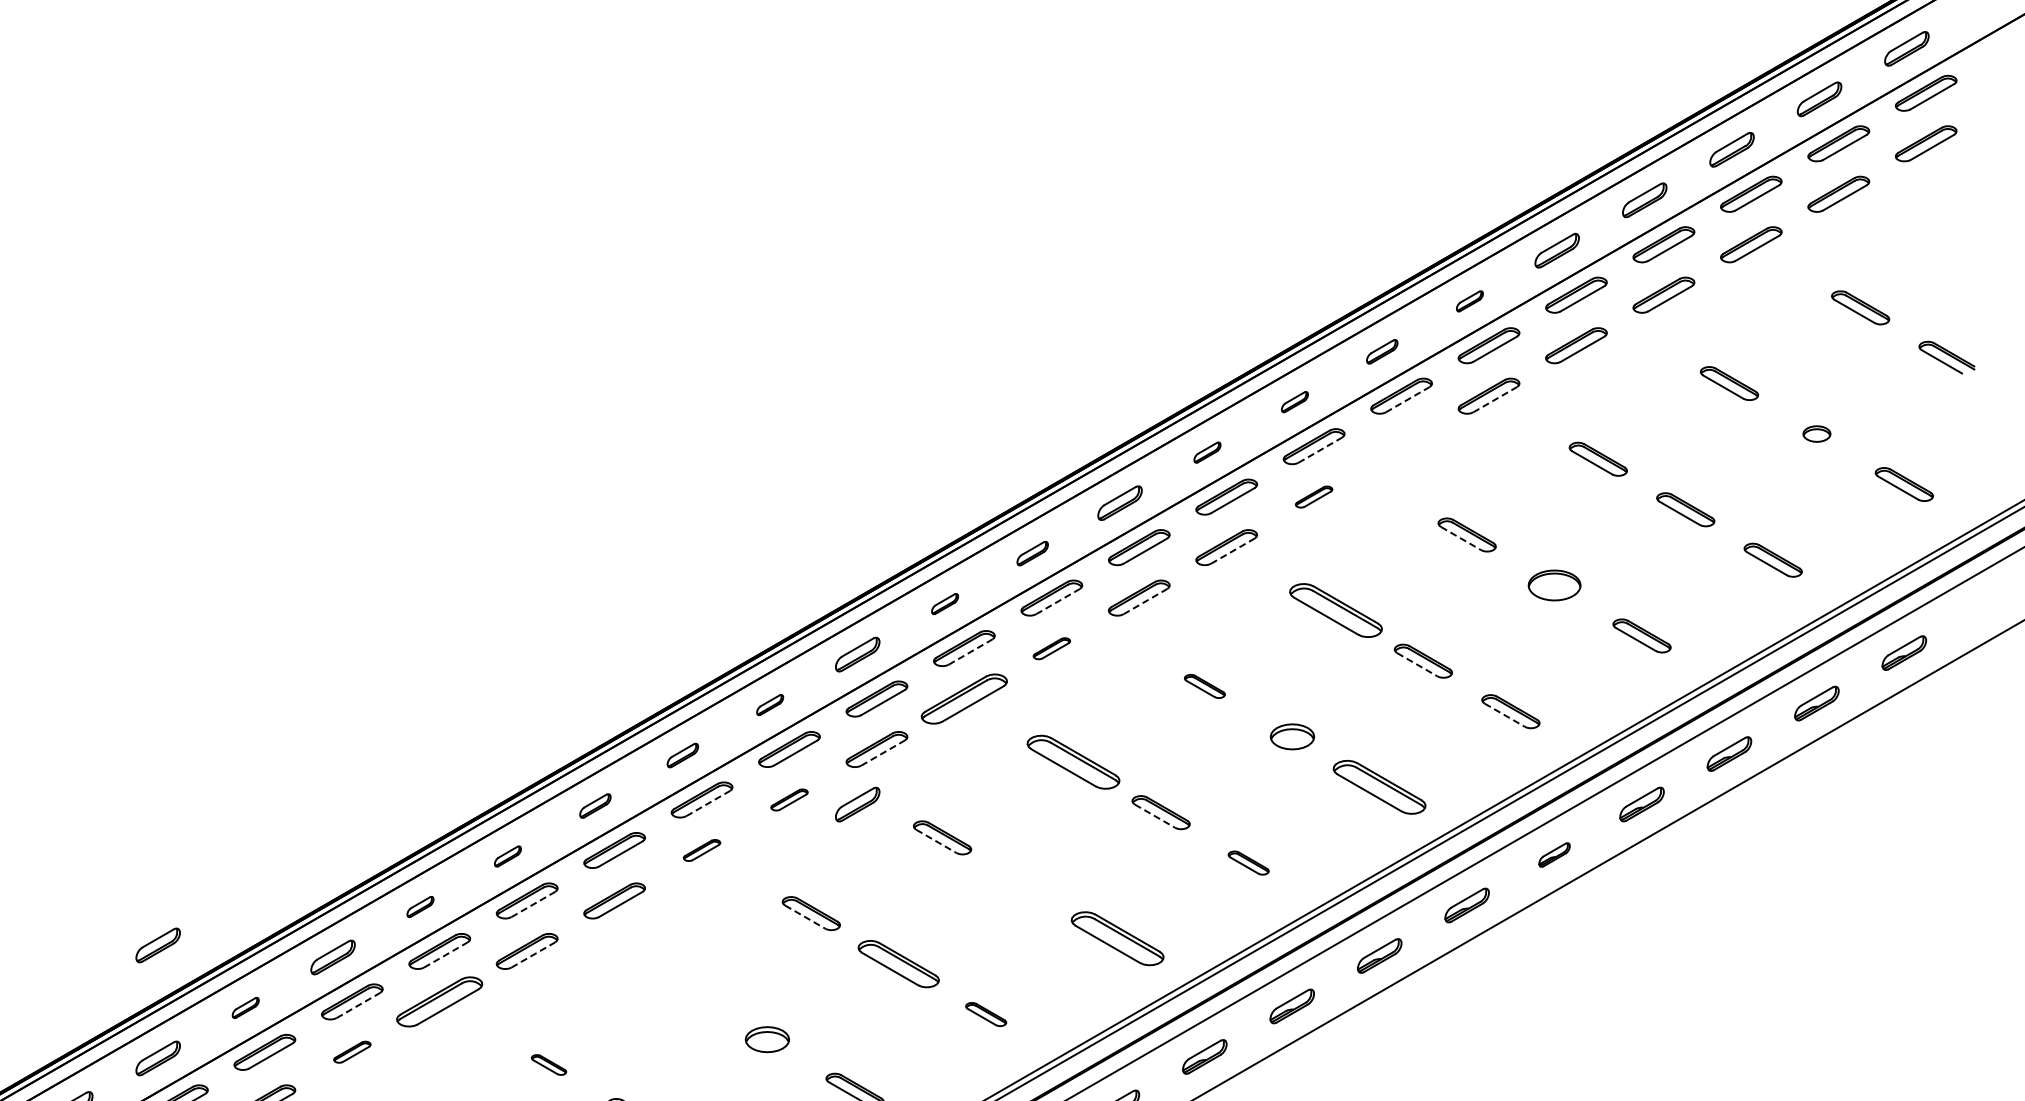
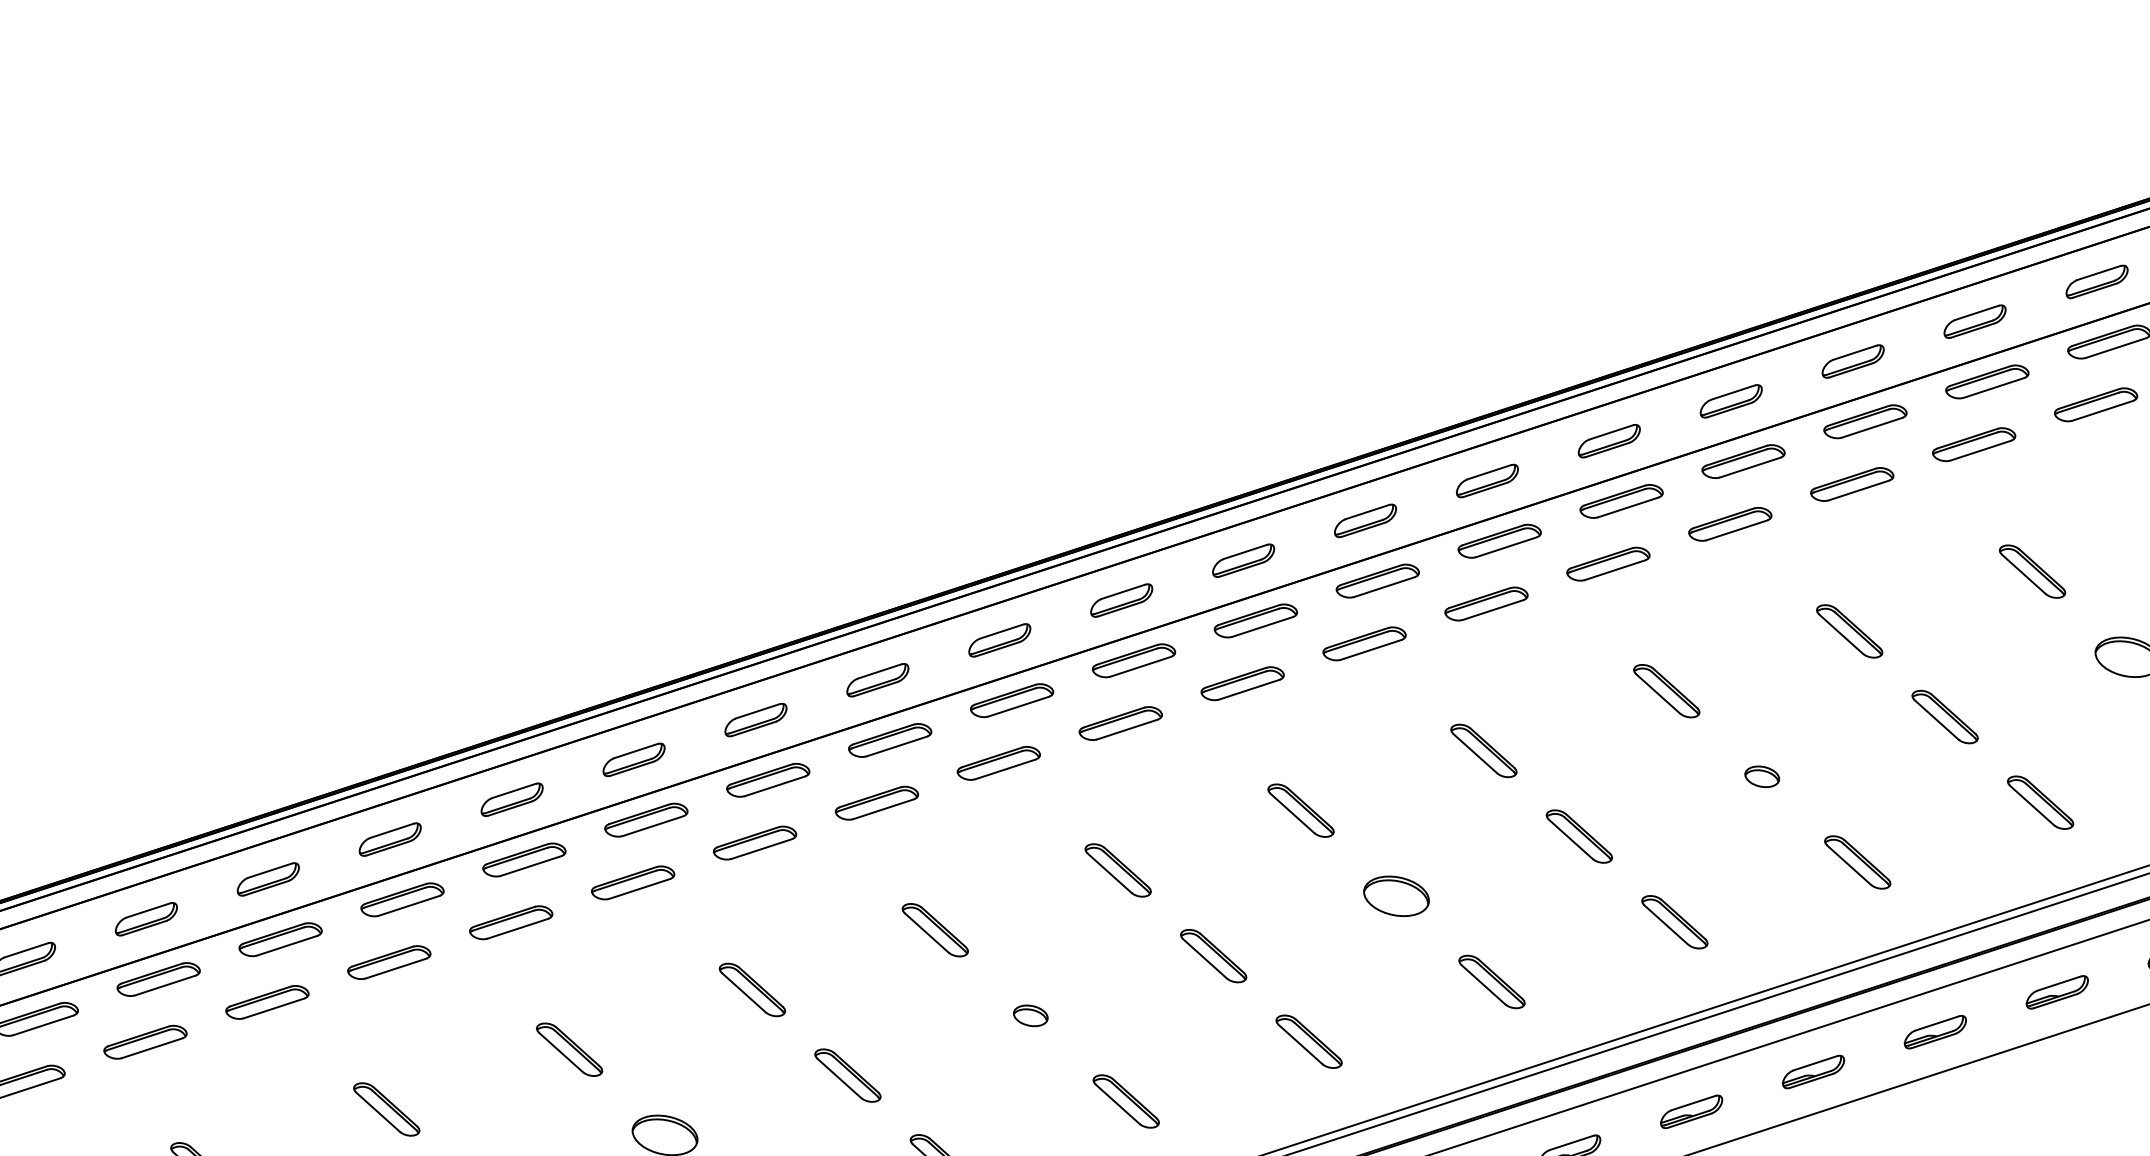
part: (1469, 301) -> (2096, 282), size x1.67
part: (1381, 351) -> (1974, 321), size x1.43
line: (1408, 399) -> (1995, 387), dashed -> solid
line: (1495, 399) -> (2103, 410), dashed -> solid
part: (1294, 401) -> (1852, 360), size x1.67
part: (1401, 446) -> (1974, 444), added
line: (1320, 449) -> (1872, 426), dashed -> solid
part: (1207, 452) -> (1731, 401), size x1.67
part: (1313, 496) -> (1851, 483), size x1.67
line: (1461, 538) -> (2024, 574), dashed -> solid
line: (1233, 550) -> (1738, 529), dashed -> solid
part: (1032, 553) -> (1487, 480), size x1.43
line: (1058, 601) -> (1507, 547), dashed -> solid
line: (1145, 601) -> (1615, 570), dashed -> solid
part: (944, 603) -> (1364, 519), size x1.67
part: (1335, 610) -> (1849, 630), size x0.62
part: (1051, 648) -> (1486, 603), size x1.67
line: (970, 651) -> (1384, 586), dashed -> solid
line: (1417, 664) -> (1936, 719), dashed -> solid
part: (1204, 686) -> (1666, 691), size x1.43
part: (964, 698) -> (1364, 643), size x0.71
part: (769, 704) -> (1120, 599), size x1.67
line: (1505, 715) -> (2032, 806), dashed -> solid
part: (1291, 736) -> (1761, 776), size x0.62
line: (883, 752) -> (1250, 689), dashed -> solid
part: (682, 755) -> (999, 640), size x1.43
part: (1073, 761) -> (1483, 750), size x0.62
part: (1379, 787) -> (1857, 862), size x0.62
part: (789, 799) -> (1120, 722), size x1.67
line: (708, 803) -> (1019, 706), dashed -> solid
part: (857, 804) -> (1204, 746), removed
part: (595, 805) -> (878, 679), size x1.43
line: (1155, 816) -> (1571, 839), dashed -> solid
line: (936, 841) -> (1292, 813), dashed -> solid
part: (701, 850) -> (998, 763), size x1.67
part: (1554, 854) -> (2057, 991), size x1.43
part: (507, 856) -> (755, 719), size x1.67
part: (1248, 862) -> (1674, 921), size x1.43
part: (1029, 888) -> (1395, 896), added
line: (533, 904) -> (775, 786), dashed -> solid
part: (420, 906) -> (634, 759), size x1.67
line: (805, 917) -> (1109, 873), dashed -> solid
part: (1116, 938) -> (1490, 981), size x0.62
part: (157, 945) -> (297, 738), removed
line: (446, 954) -> (653, 825), dashed -> solid
line: (533, 954) -> (762, 848), dashed -> solid
part: (898, 963) -> (1213, 955), size x0.71
part: (679, 988) -> (934, 929), added
part: (439, 1001) -> (632, 882), size x0.71
line: (358, 1005) -> (531, 866), dashed -> solid
part: (245, 1007) -> (390, 838), size x1.67
part: (985, 1014) -> (1308, 1041), size x1.43
part: (767, 1039) -> (1030, 1015), size x0.62
part: (352, 1051) -> (511, 921), size x1.67
part: (548, 1064) -> (751, 989), size x1.67

